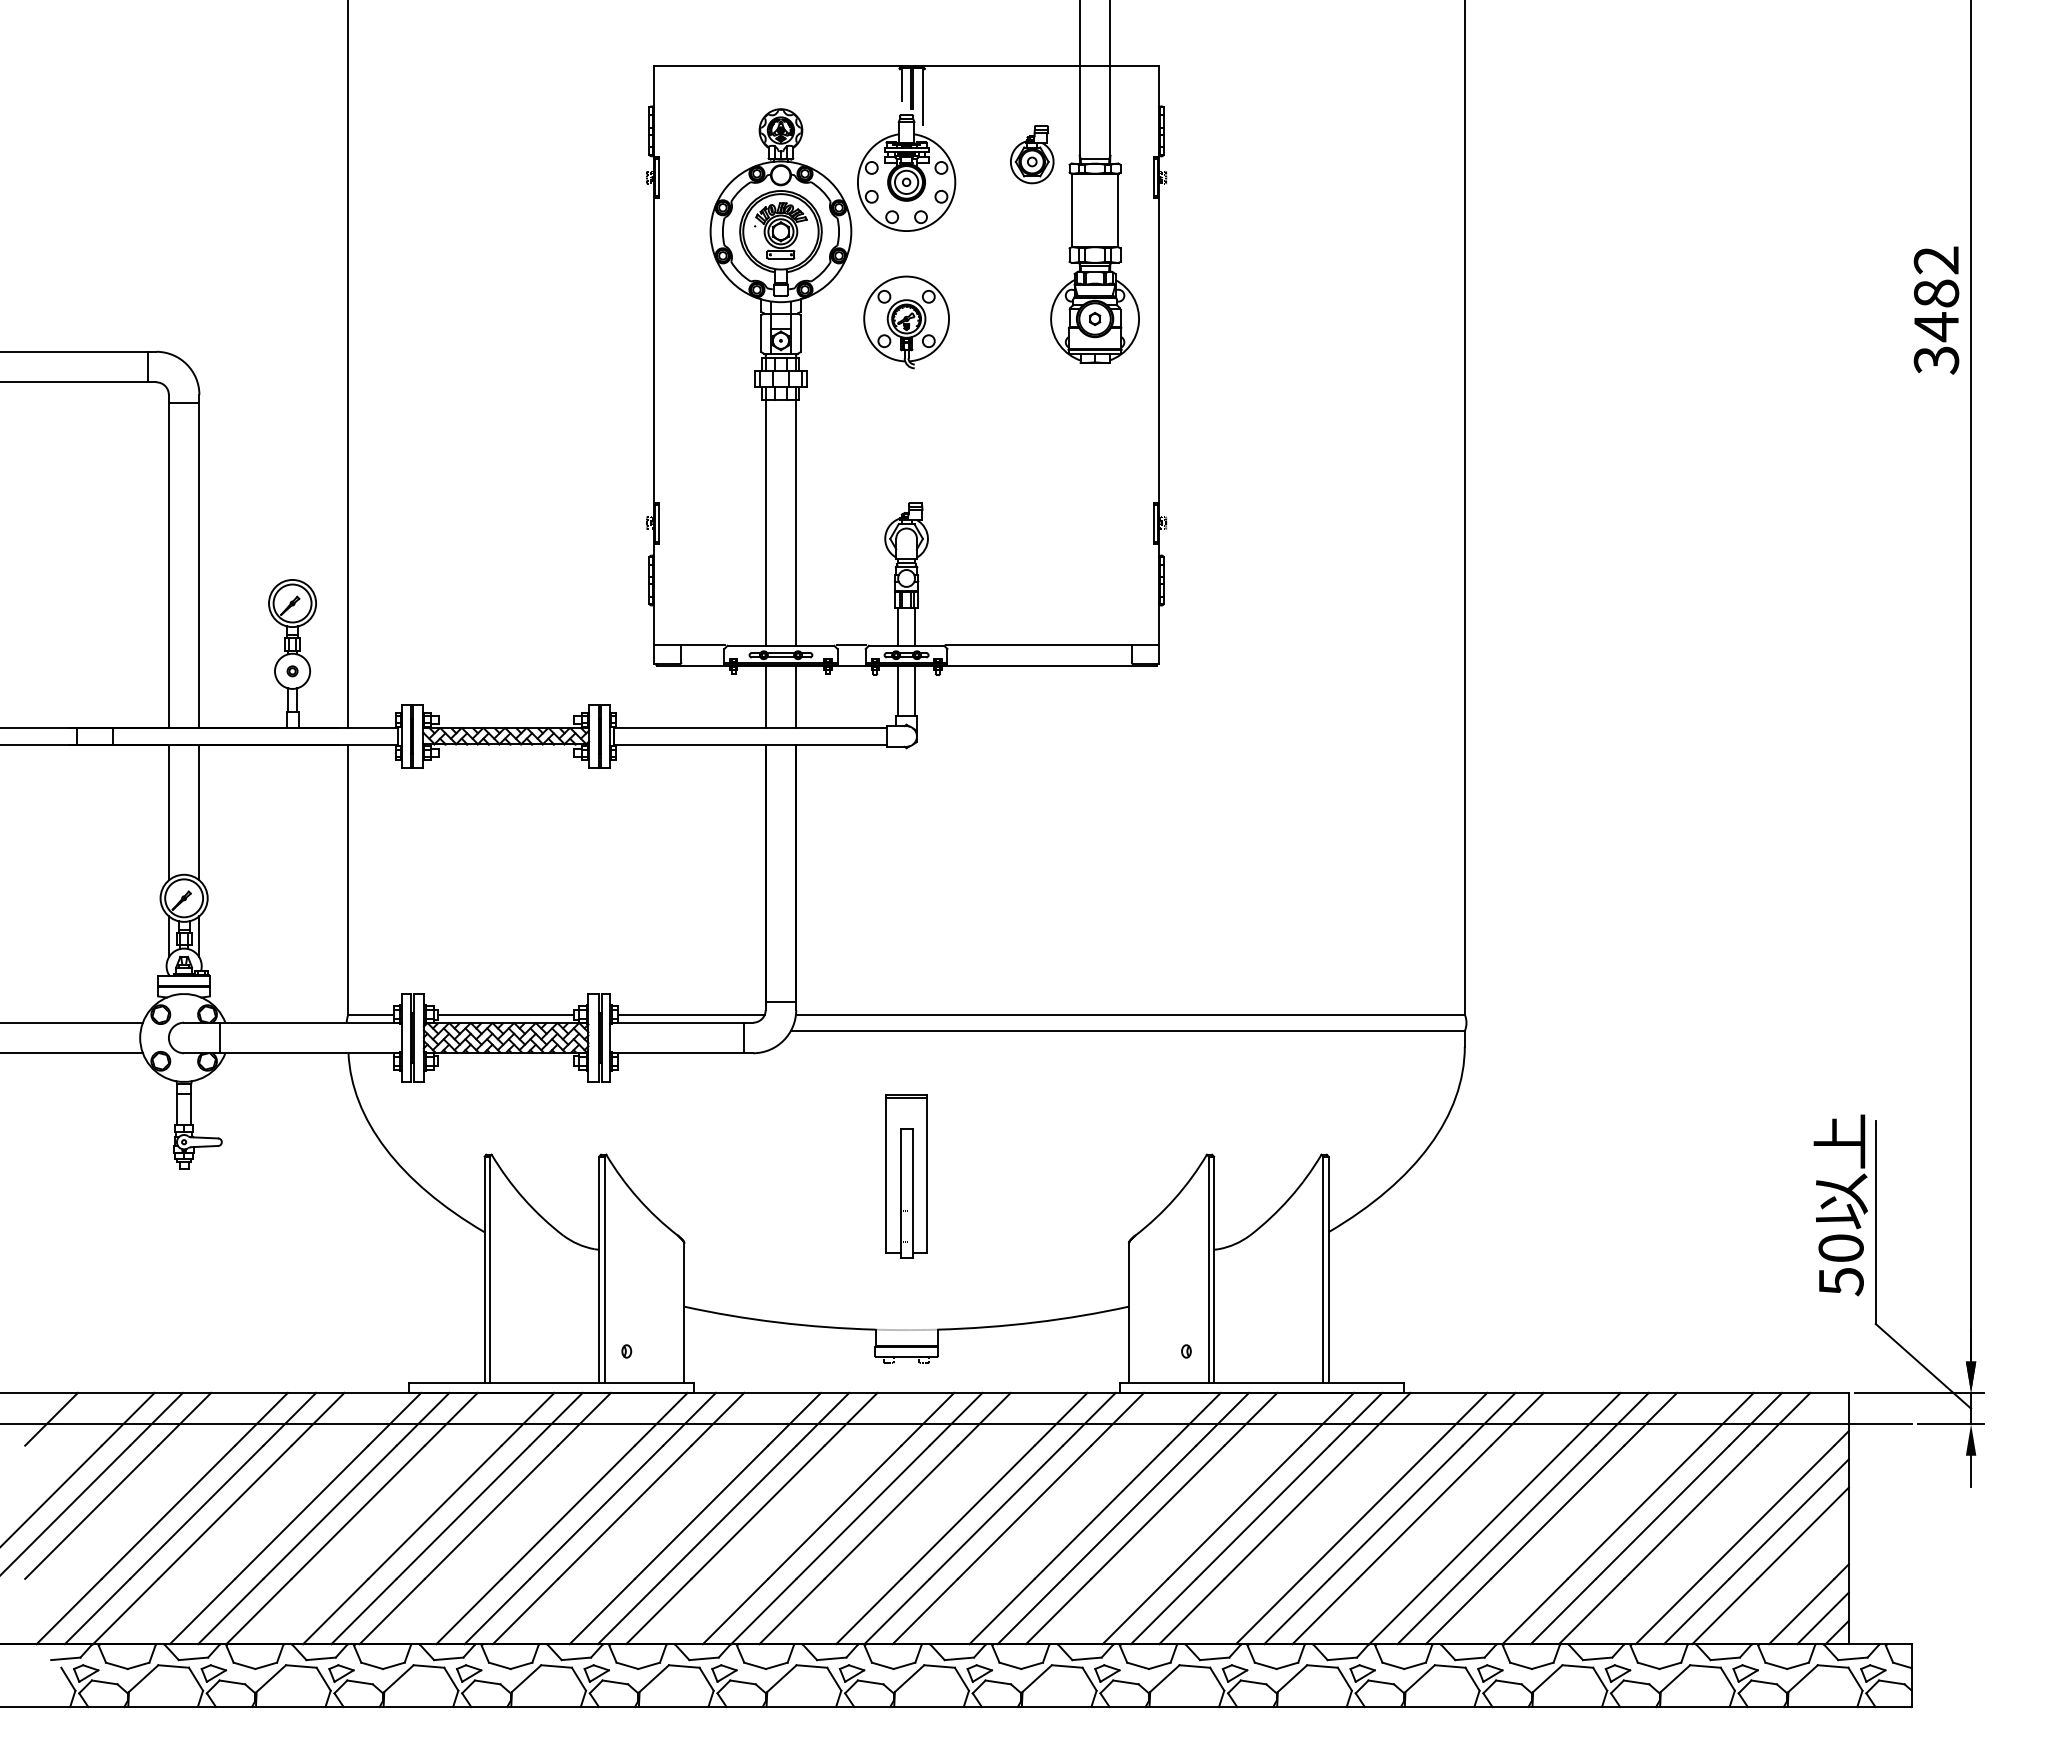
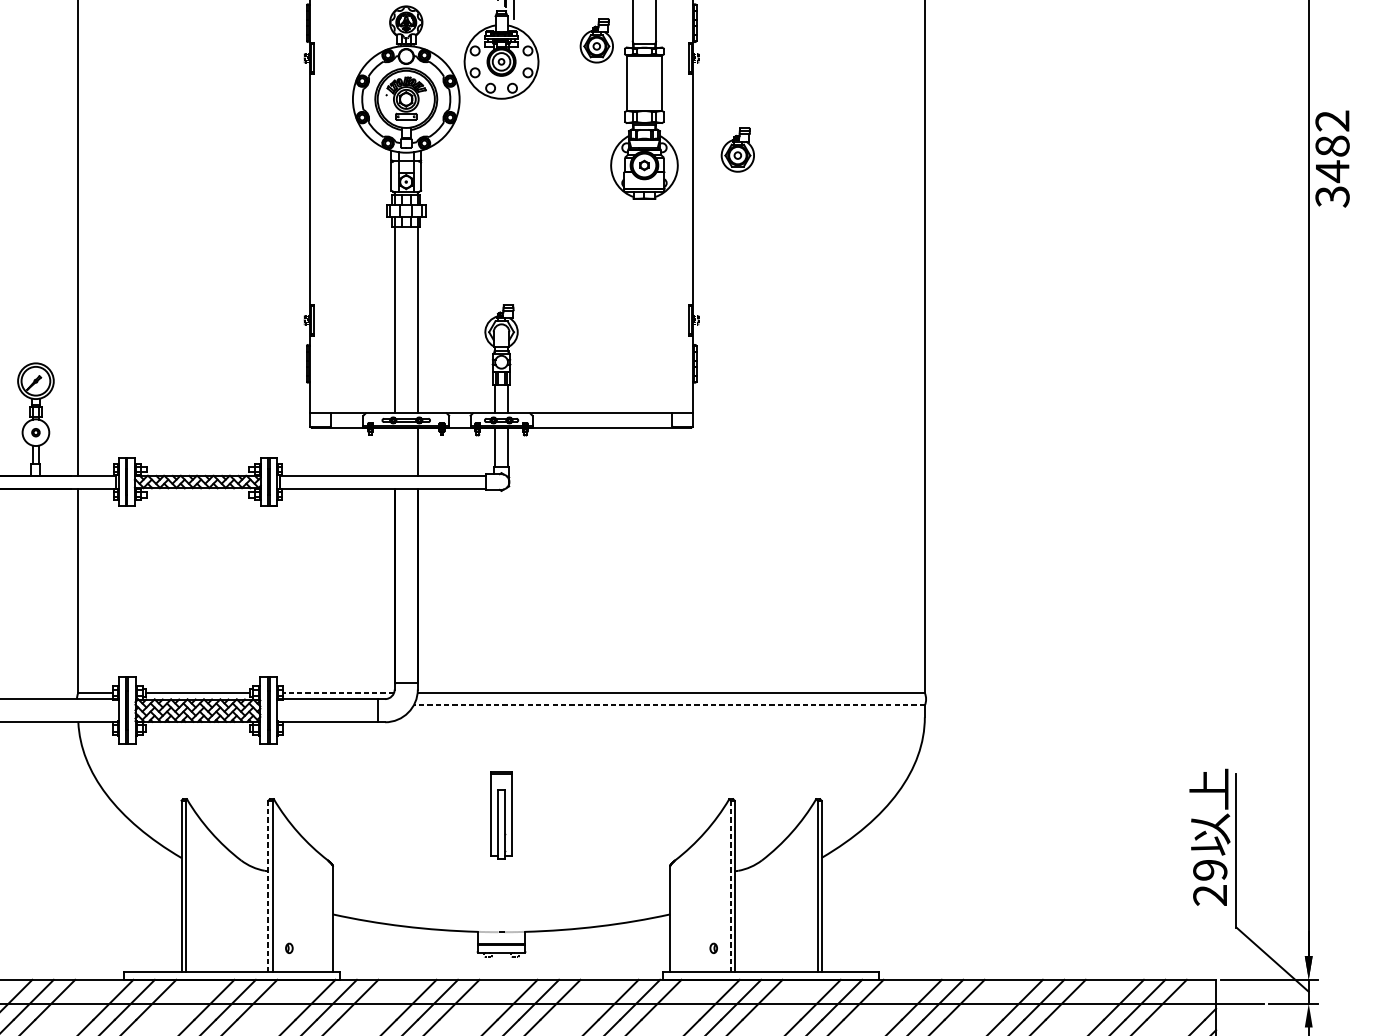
part: (1218, 298) -> (738, 149), added
text: (1936, 310) -> (1332, 159), moved
part: (906, 322) -> (501, 168), removed
line: (765, 695) -> (394, 450), removed
line: (691, 1014) -> (338, 692), solid -> dashed
line: (1127, 1031) -> (669, 705), solid -> dashed
part: (906, 1176) -> (501, 815), size x0.7
text: (1840, 1265) -> (1209, 883), 50 -> 29
line: (599, 1270) -> (268, 887), solid -> dashed
line: (1208, 1270) -> (730, 887), solid -> dashed

